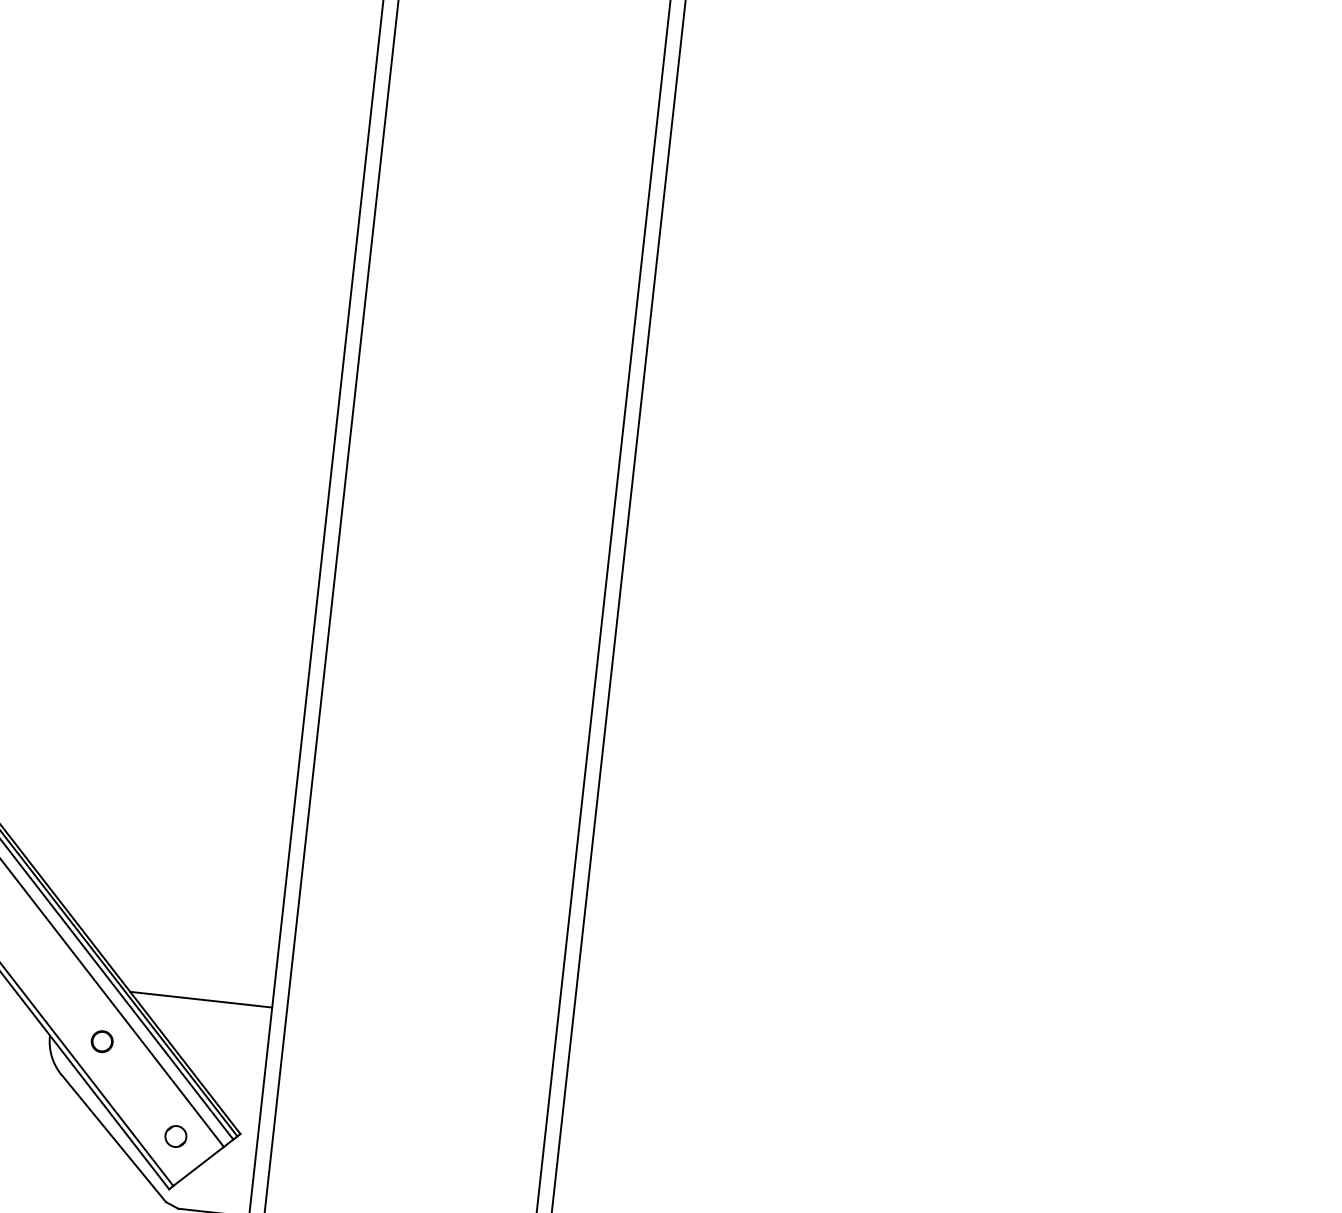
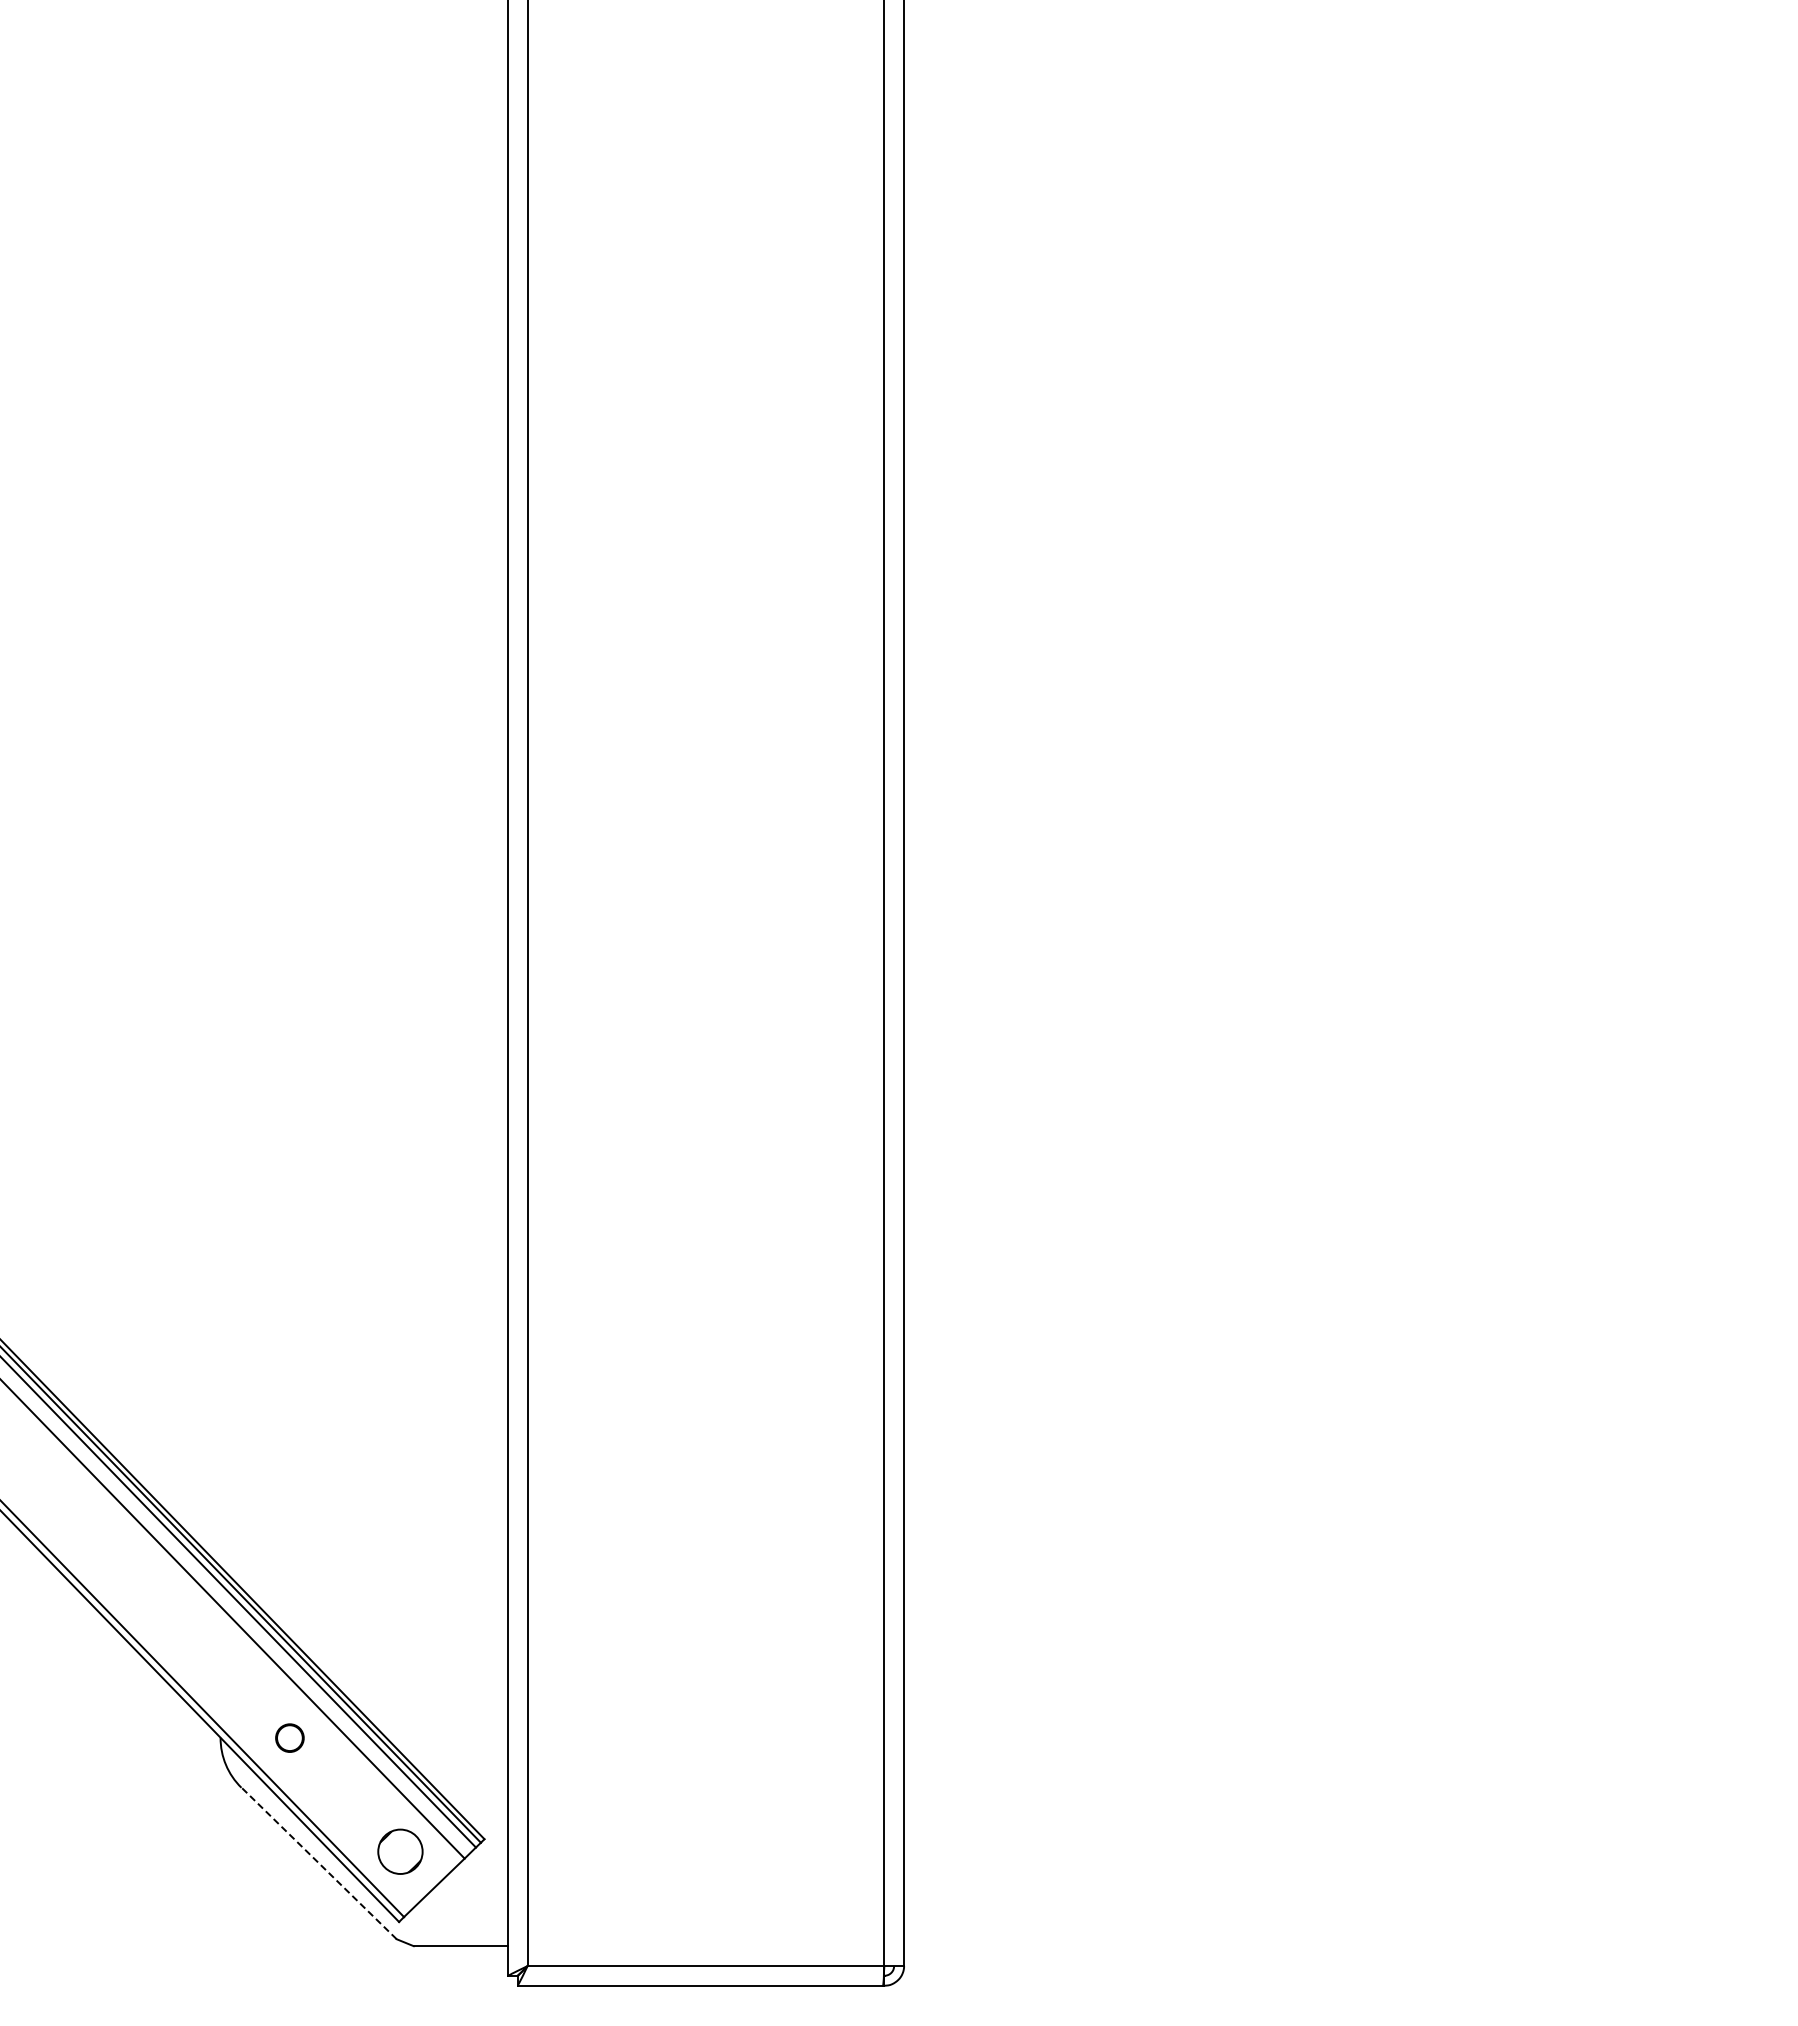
line: (201, 999) -> (413, 1668), removed
circle: (175, 1136) -> (399, 1851), size x1.6
line: (113, 1138) -> (318, 1863), solid -> dashed

